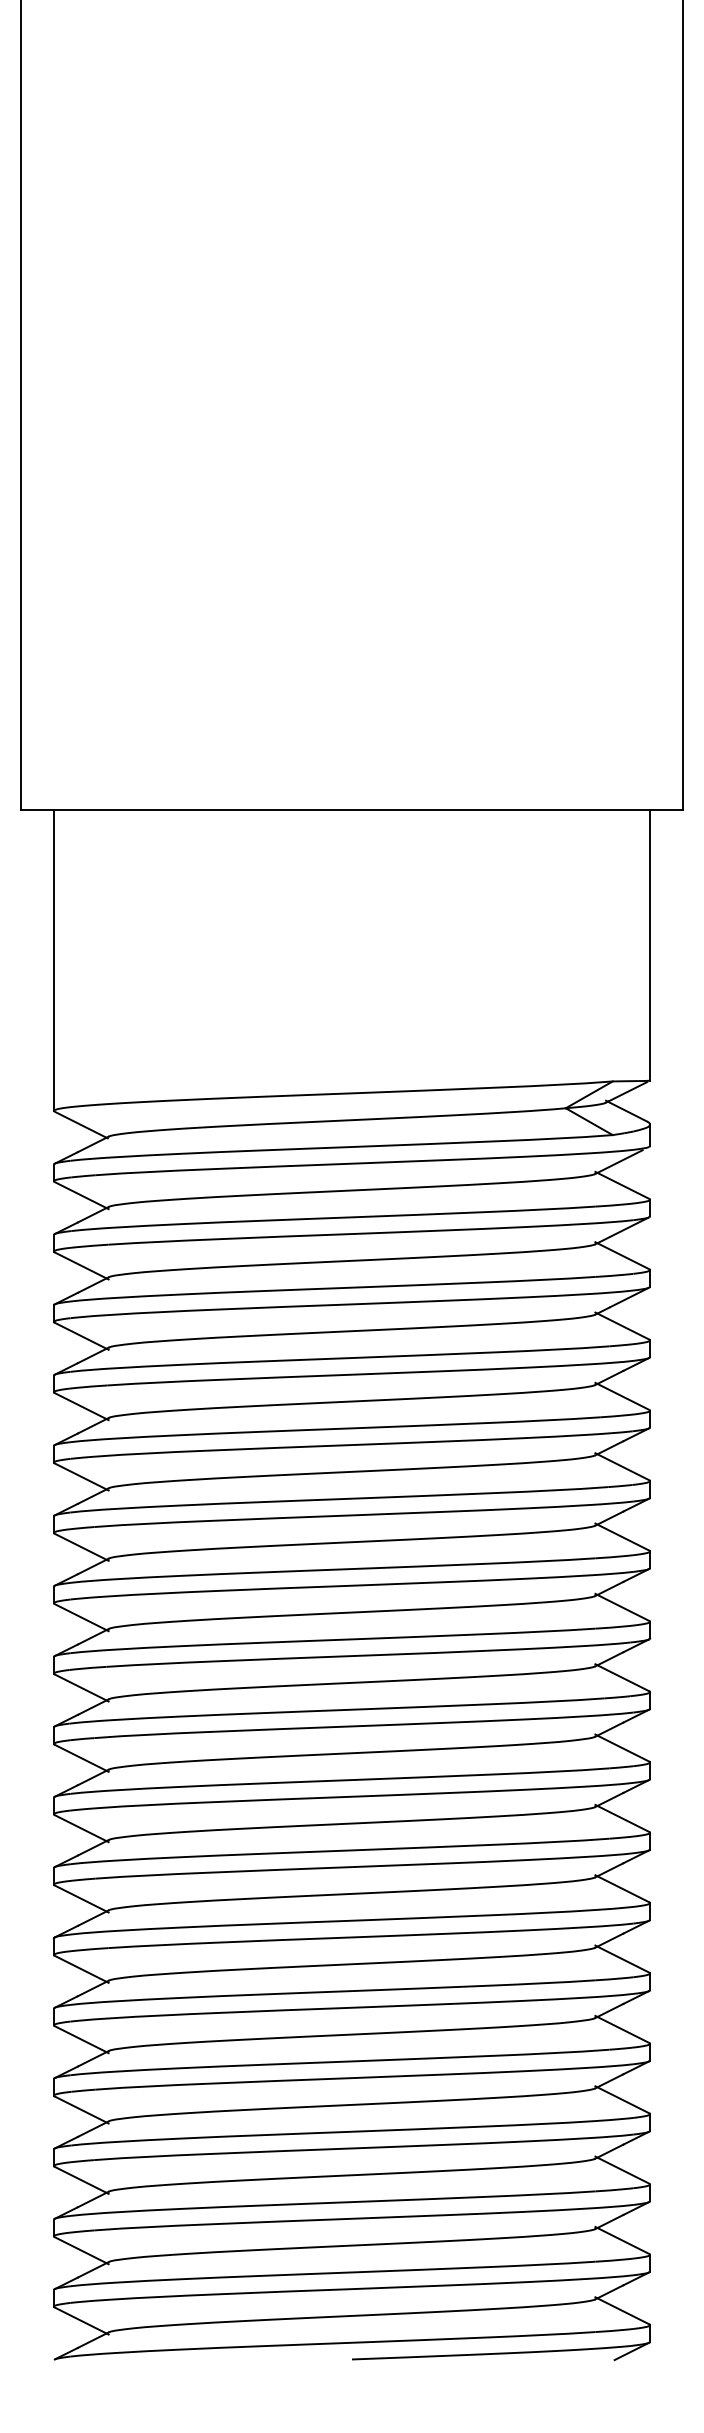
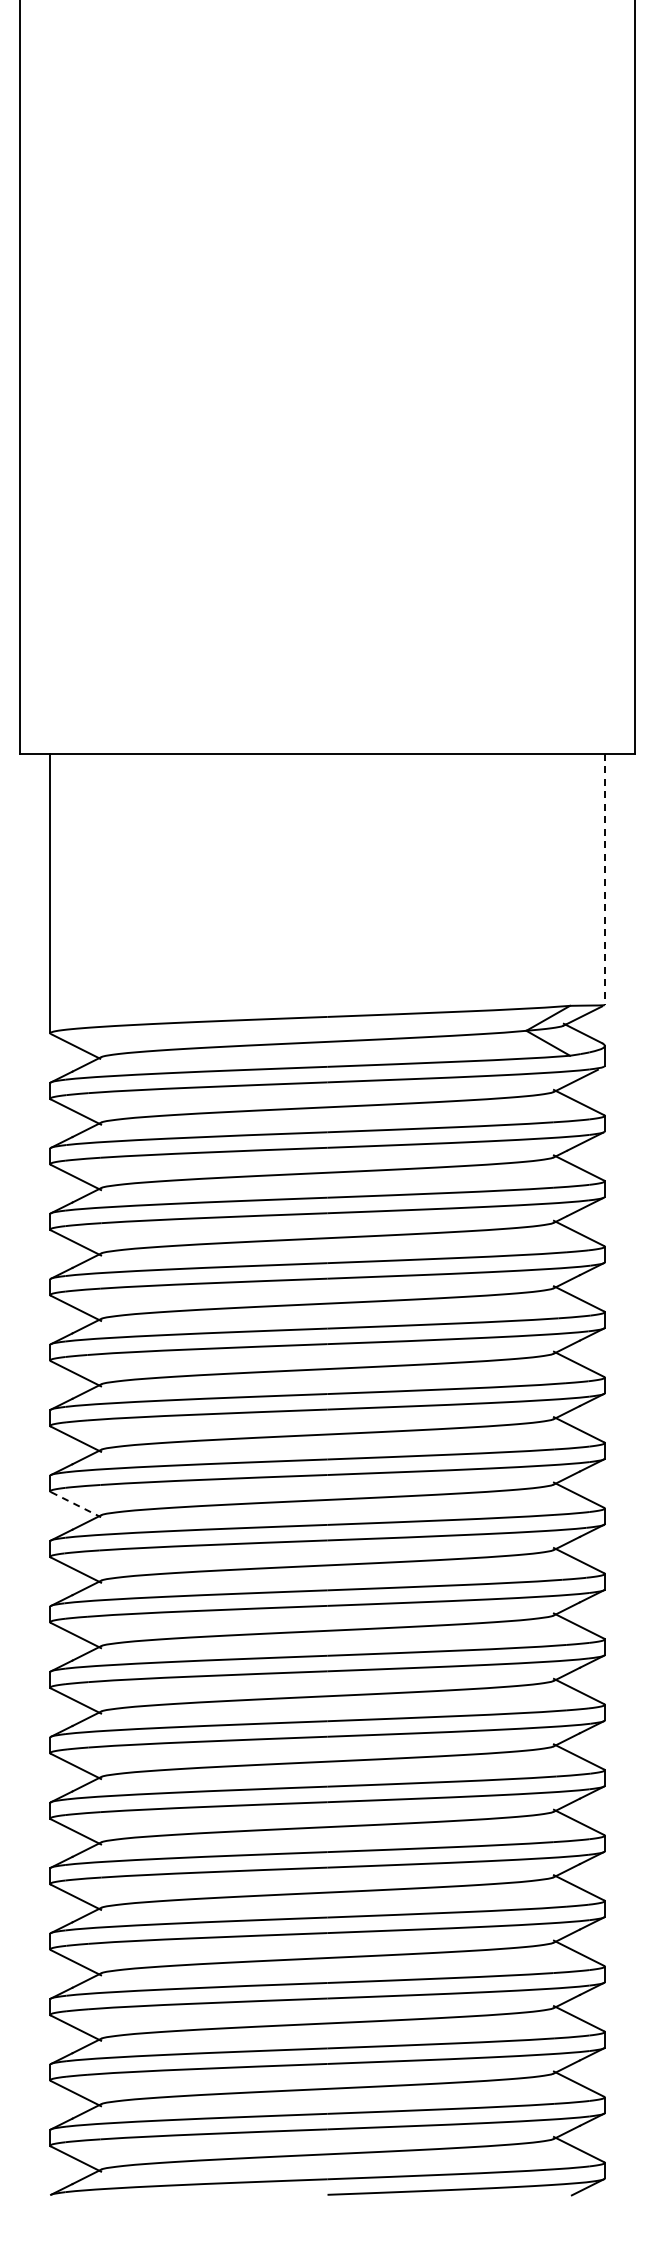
line: (649, 945) -> (604, 879), solid -> dashed
line: (82, 1617) -> (76, 1504), solid -> dashed

